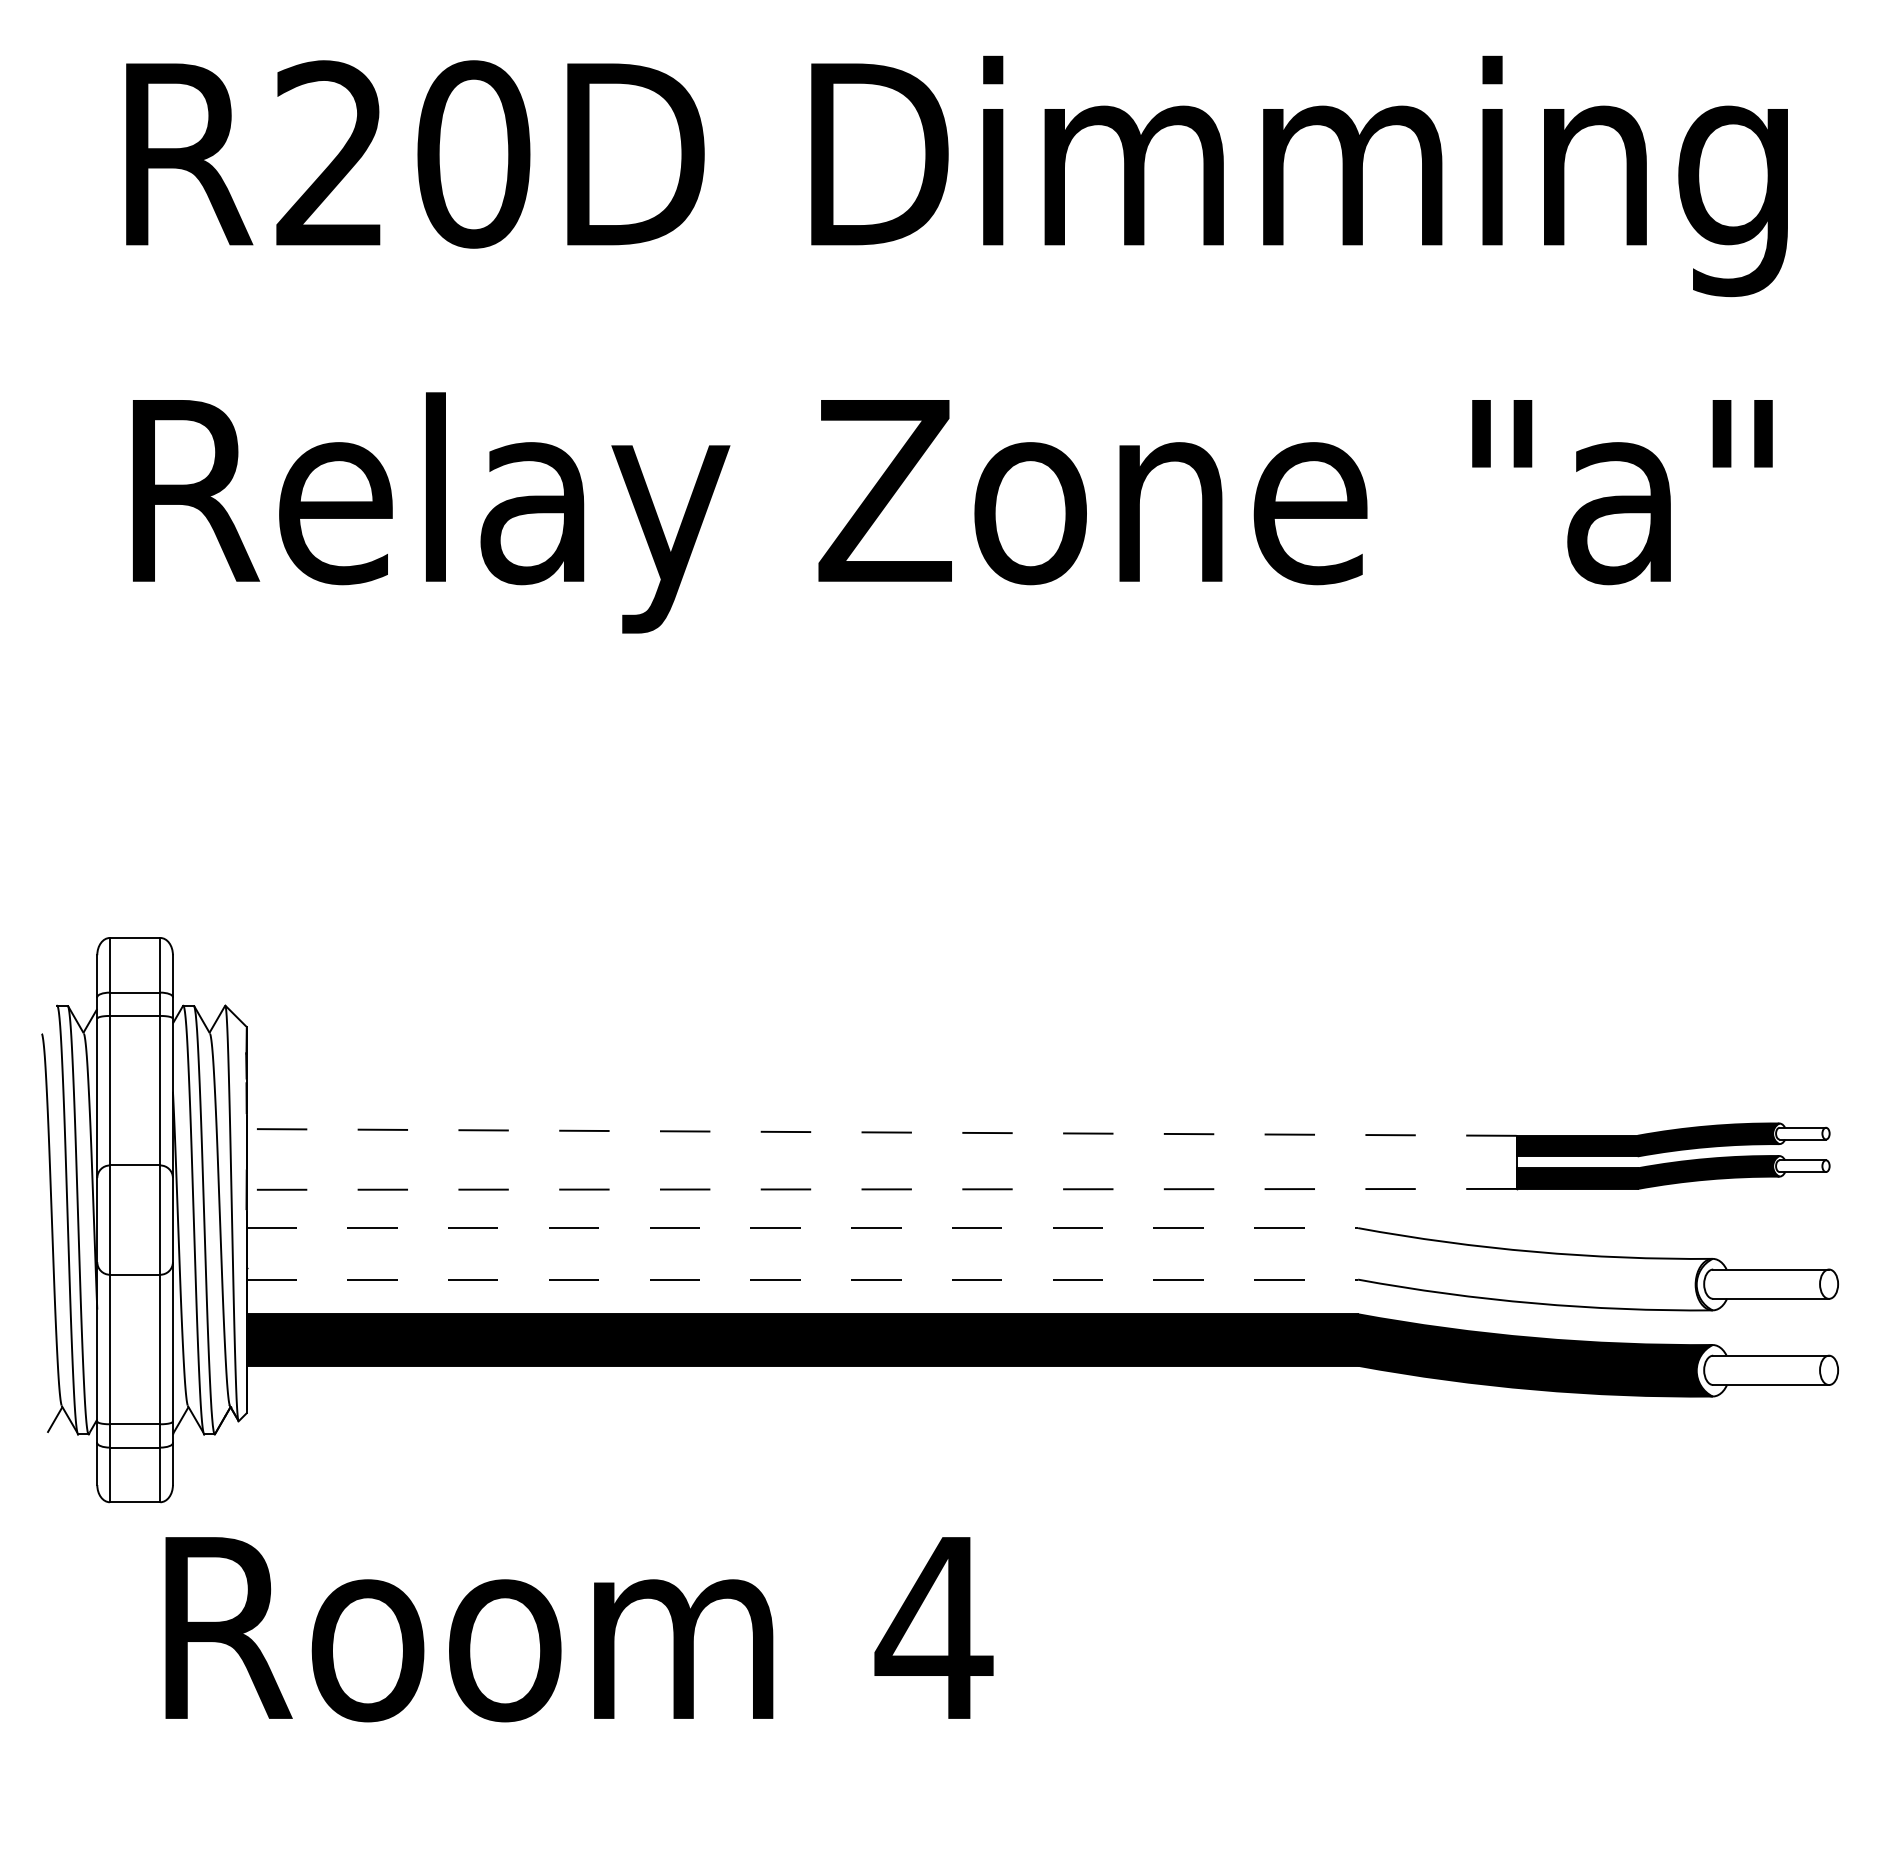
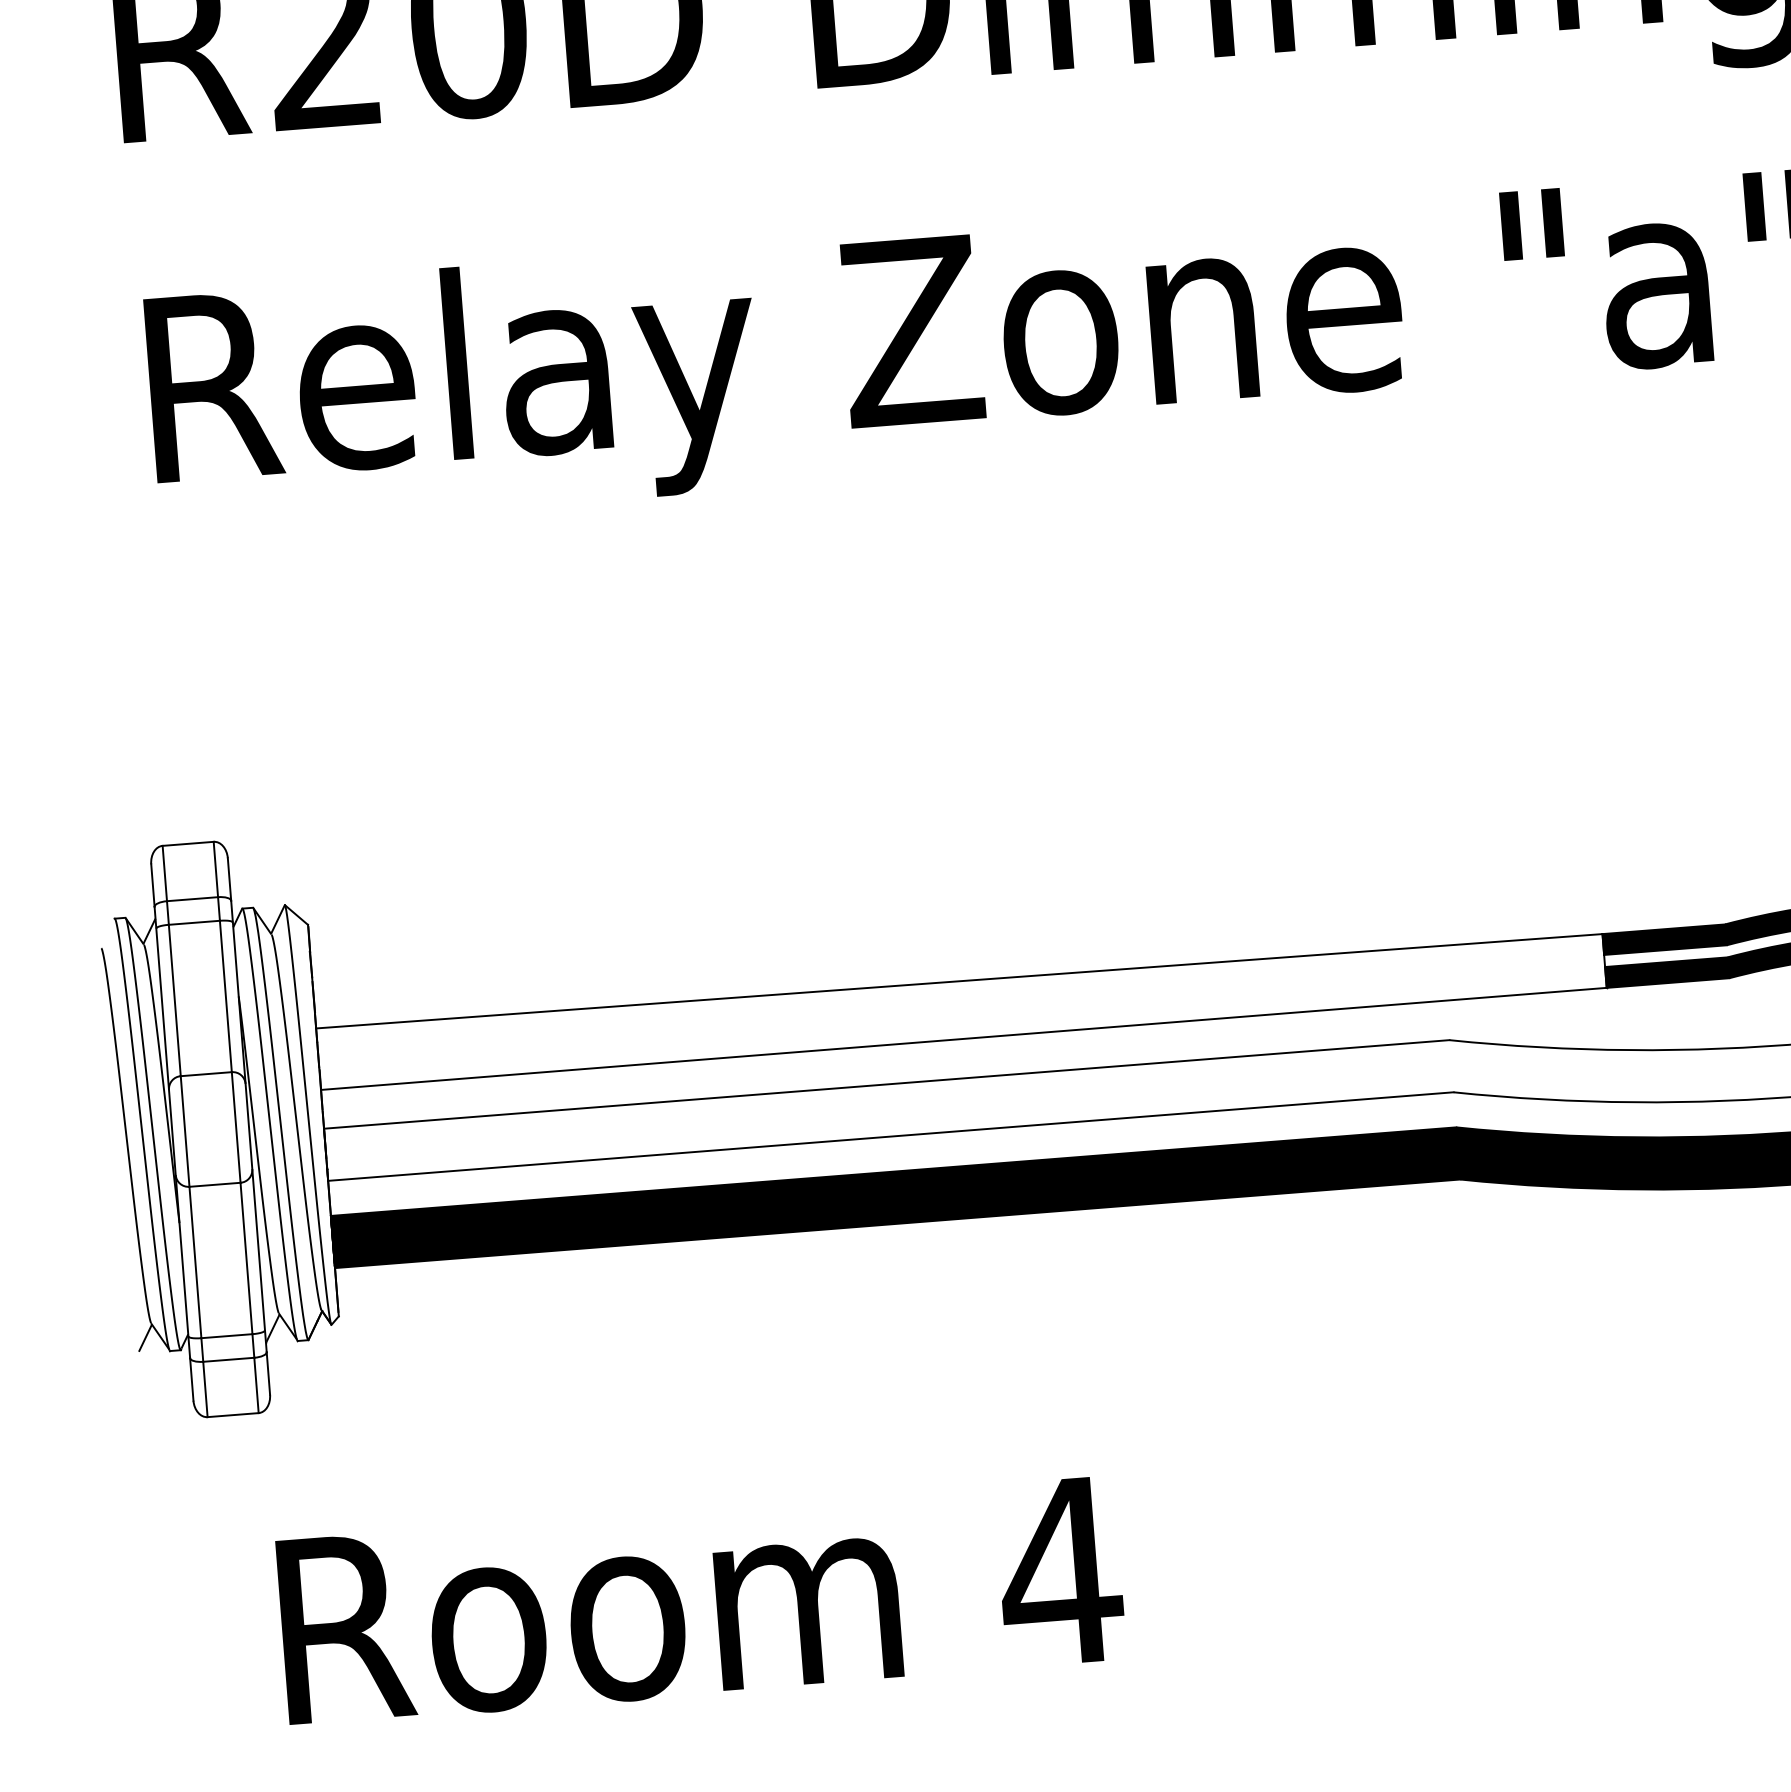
line: (881, 1132) -> (959, 981), dashed -> solid
line: (881, 1189) -> (963, 1039), dashed -> solid
line: (802, 1228) -> (886, 1084), dashed -> solid
line: (802, 1279) -> (891, 1136), dashed -> solid
text: (579, 1629) -> (701, 1601), moved

